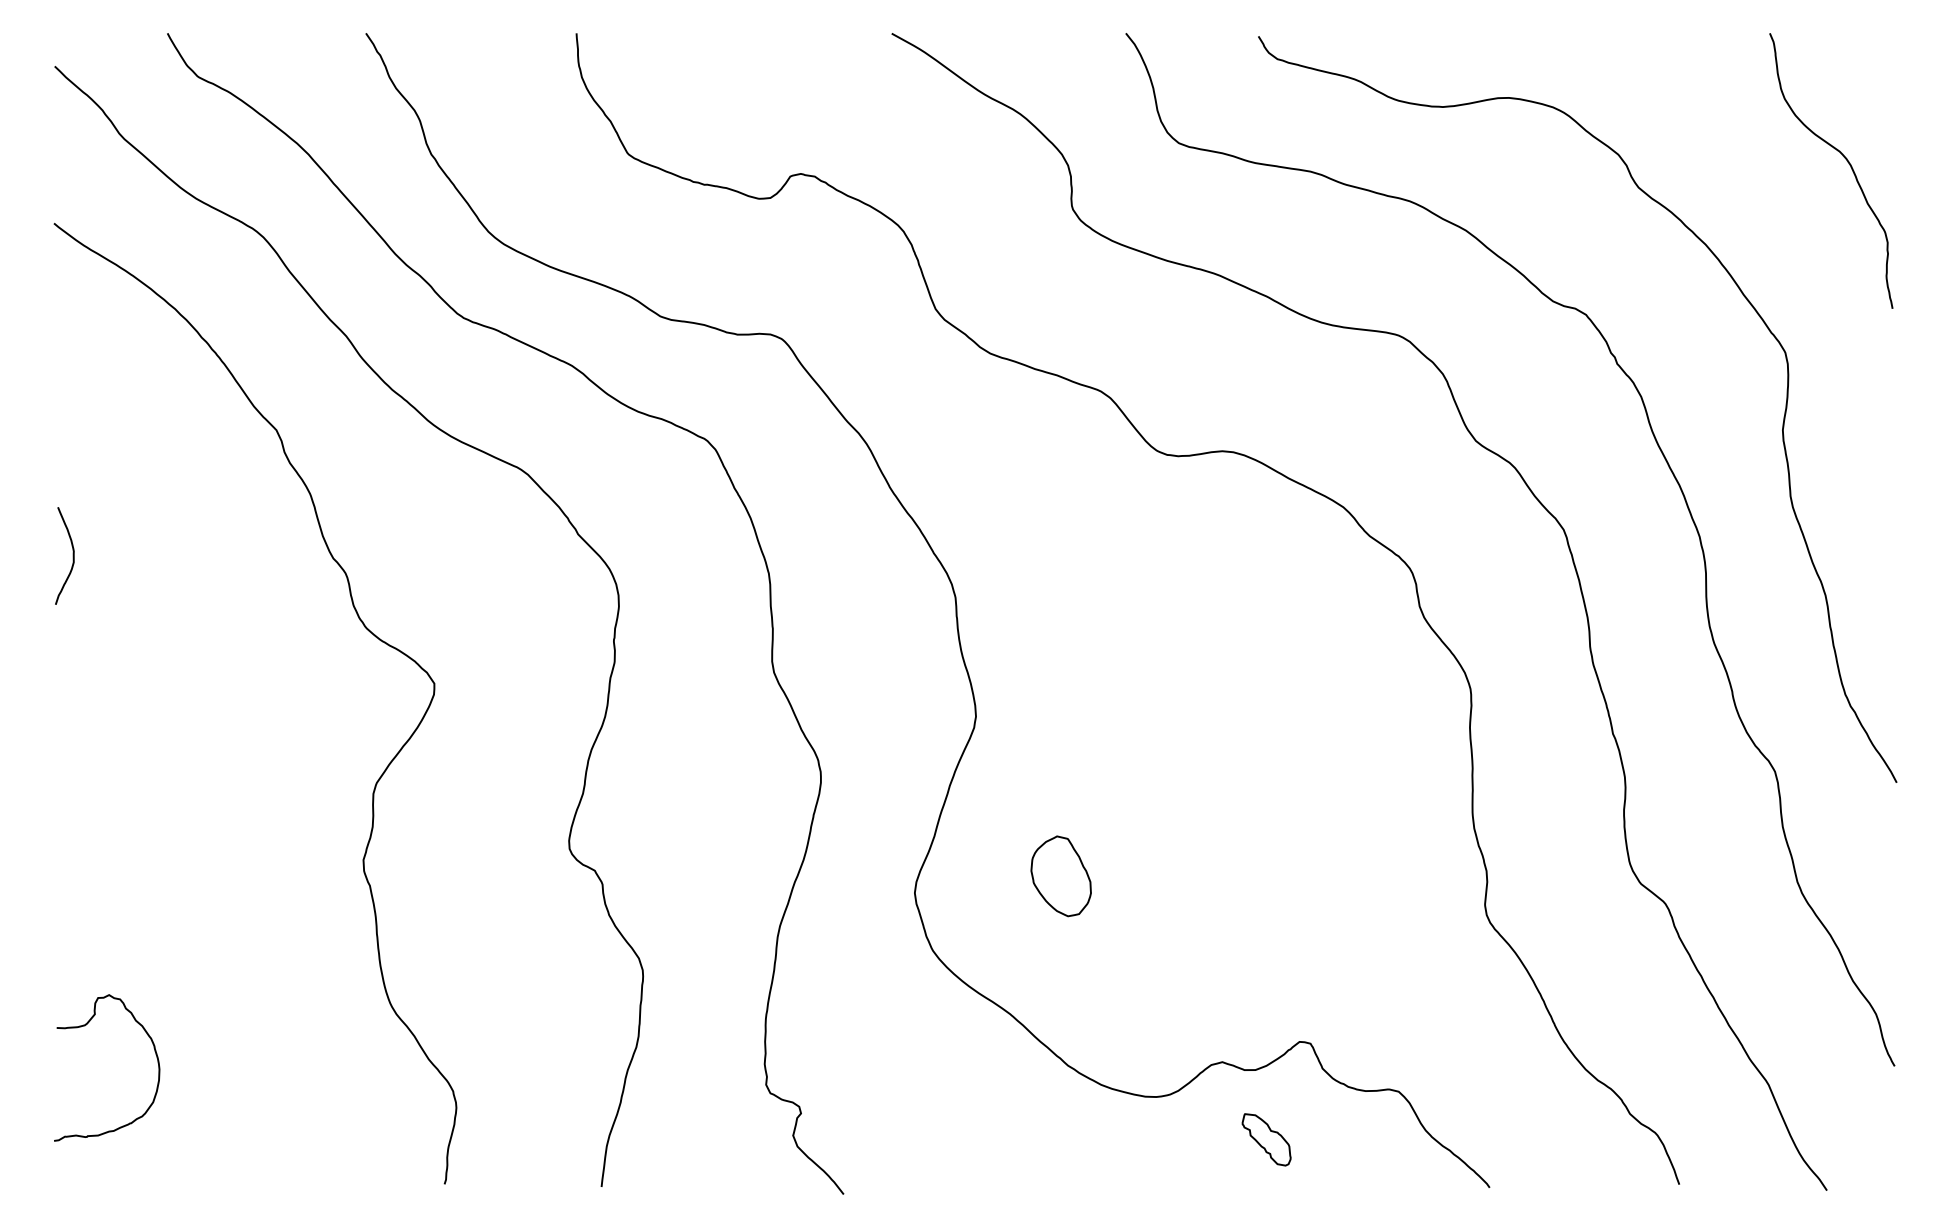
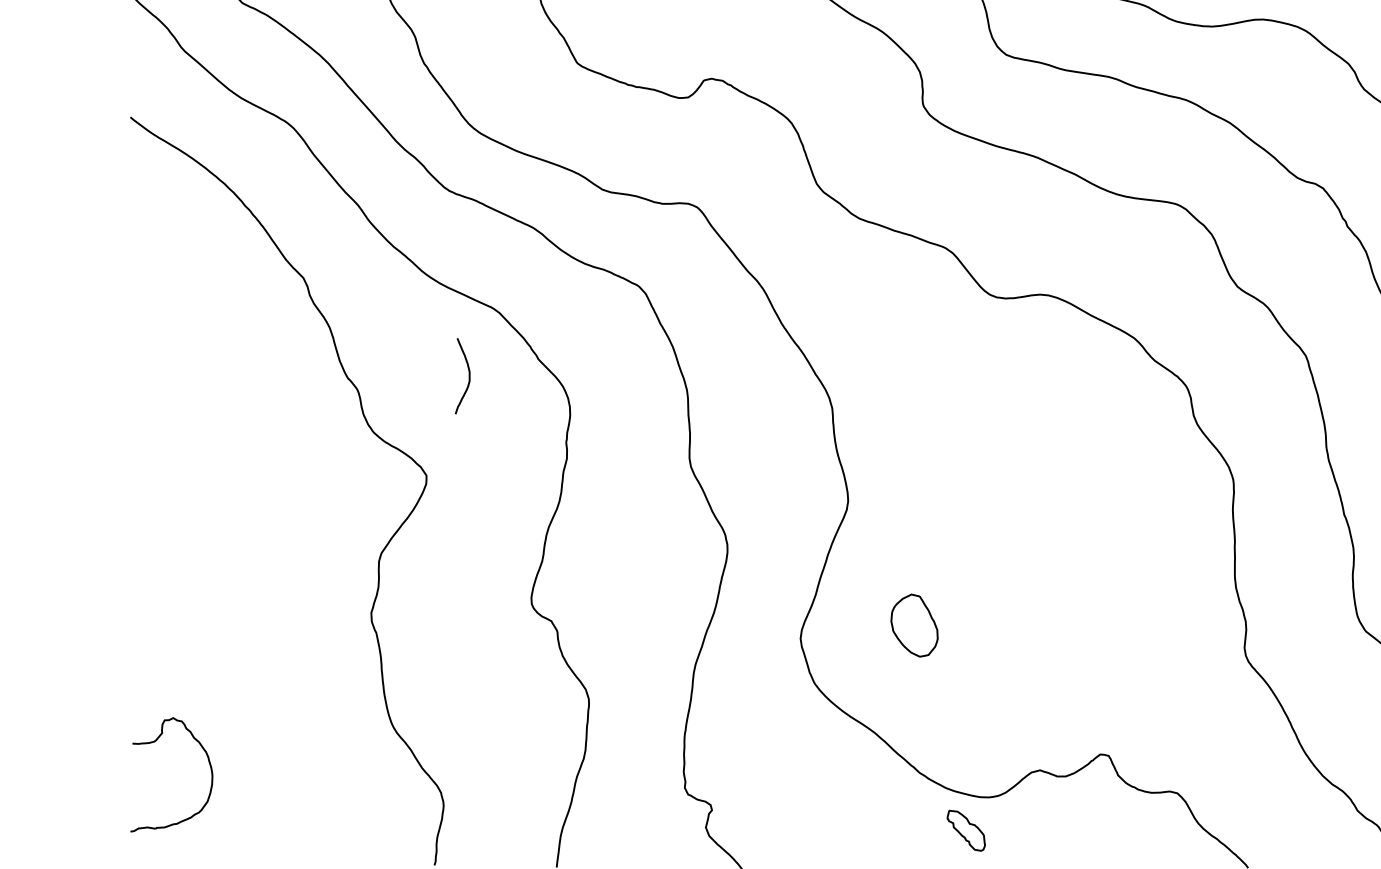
curve: (72, 555) -> (468, 375), moved
part: (1266, 1139) -> (966, 830), moved

